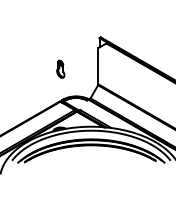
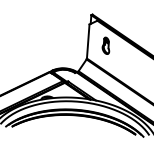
part: (60, 68) -> (106, 45), moved

